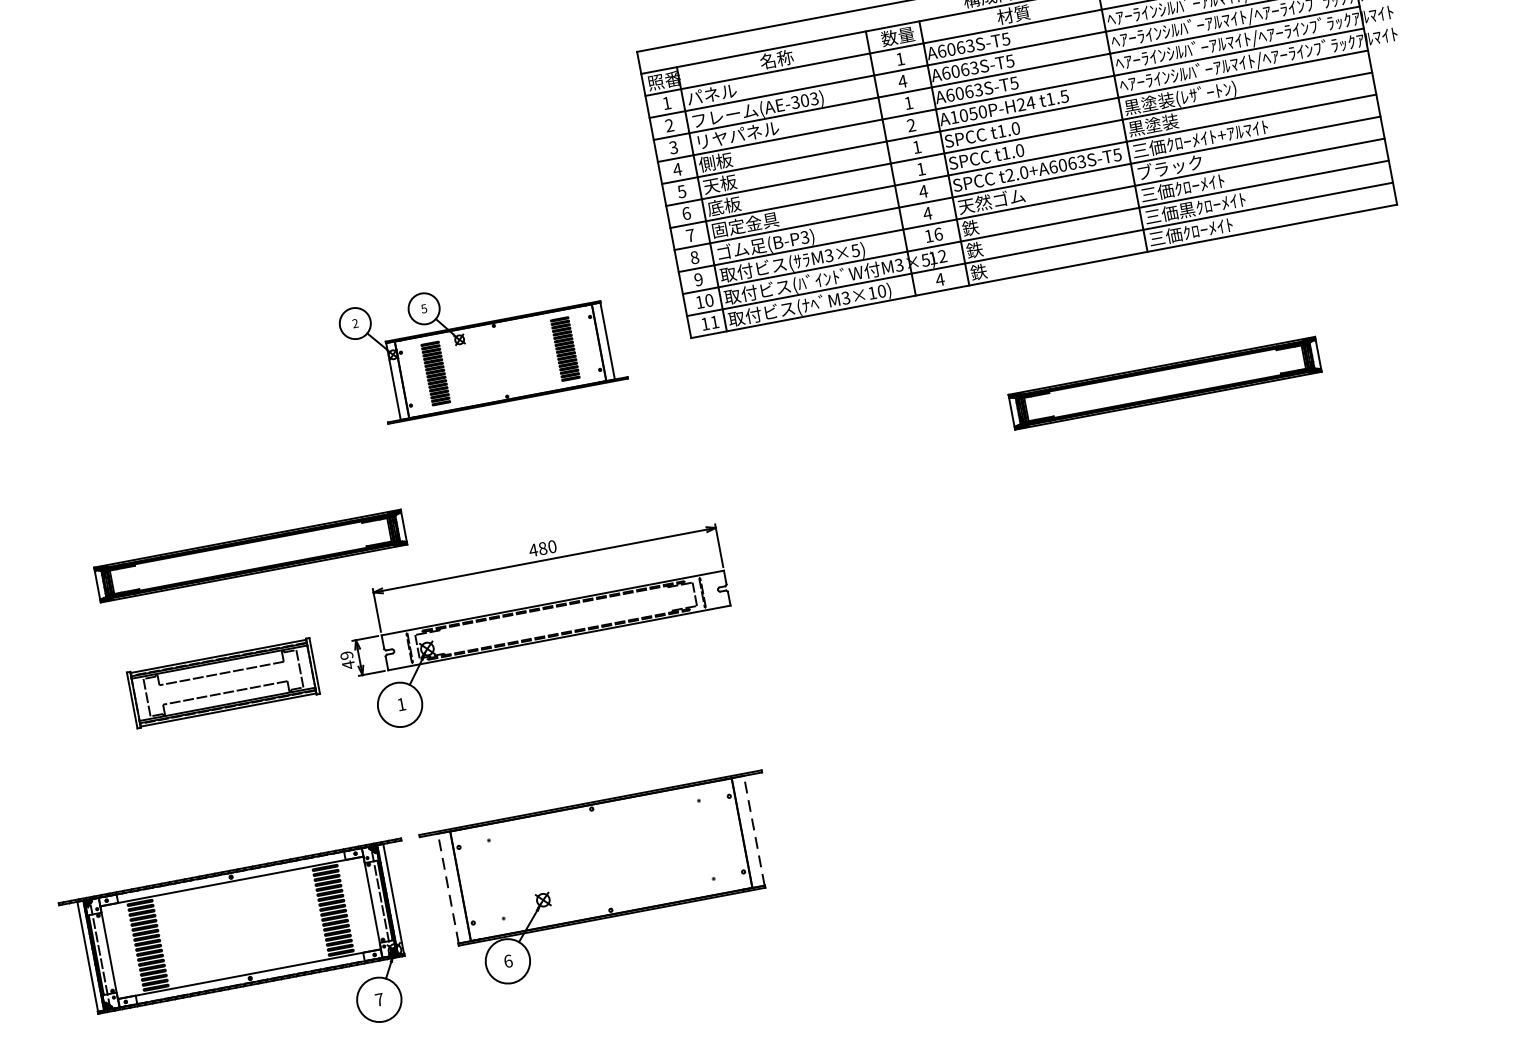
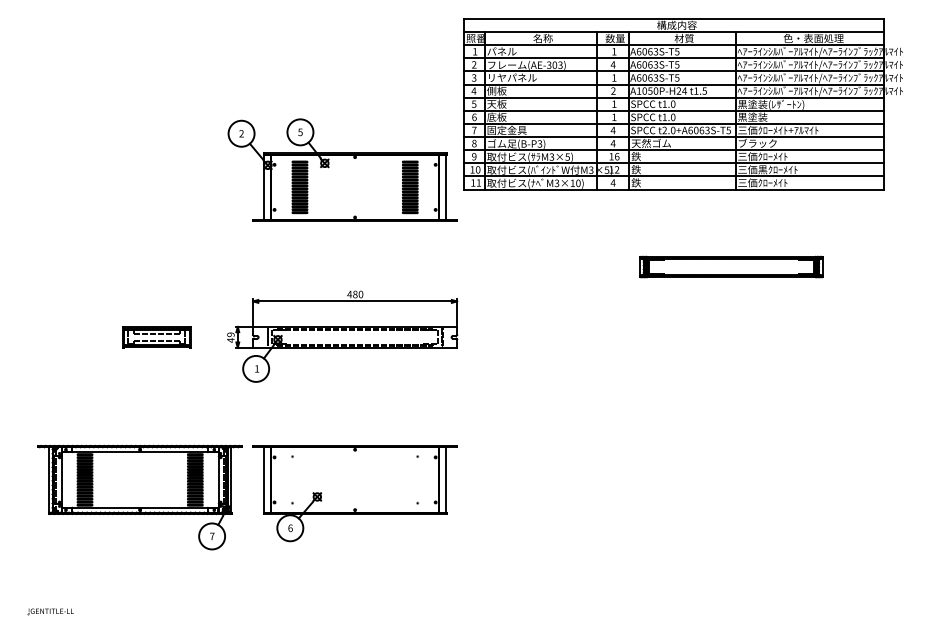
part: (481, 342) -> (342, 169), size x1.43
part: (250, 555) -> (186, 266), removed
part: (222, 683) -> (156, 337), size x0.62
line: (754, 829) -> (446, 479), dashed -> solid
line: (447, 888) -> (263, 479), dashed -> solid

